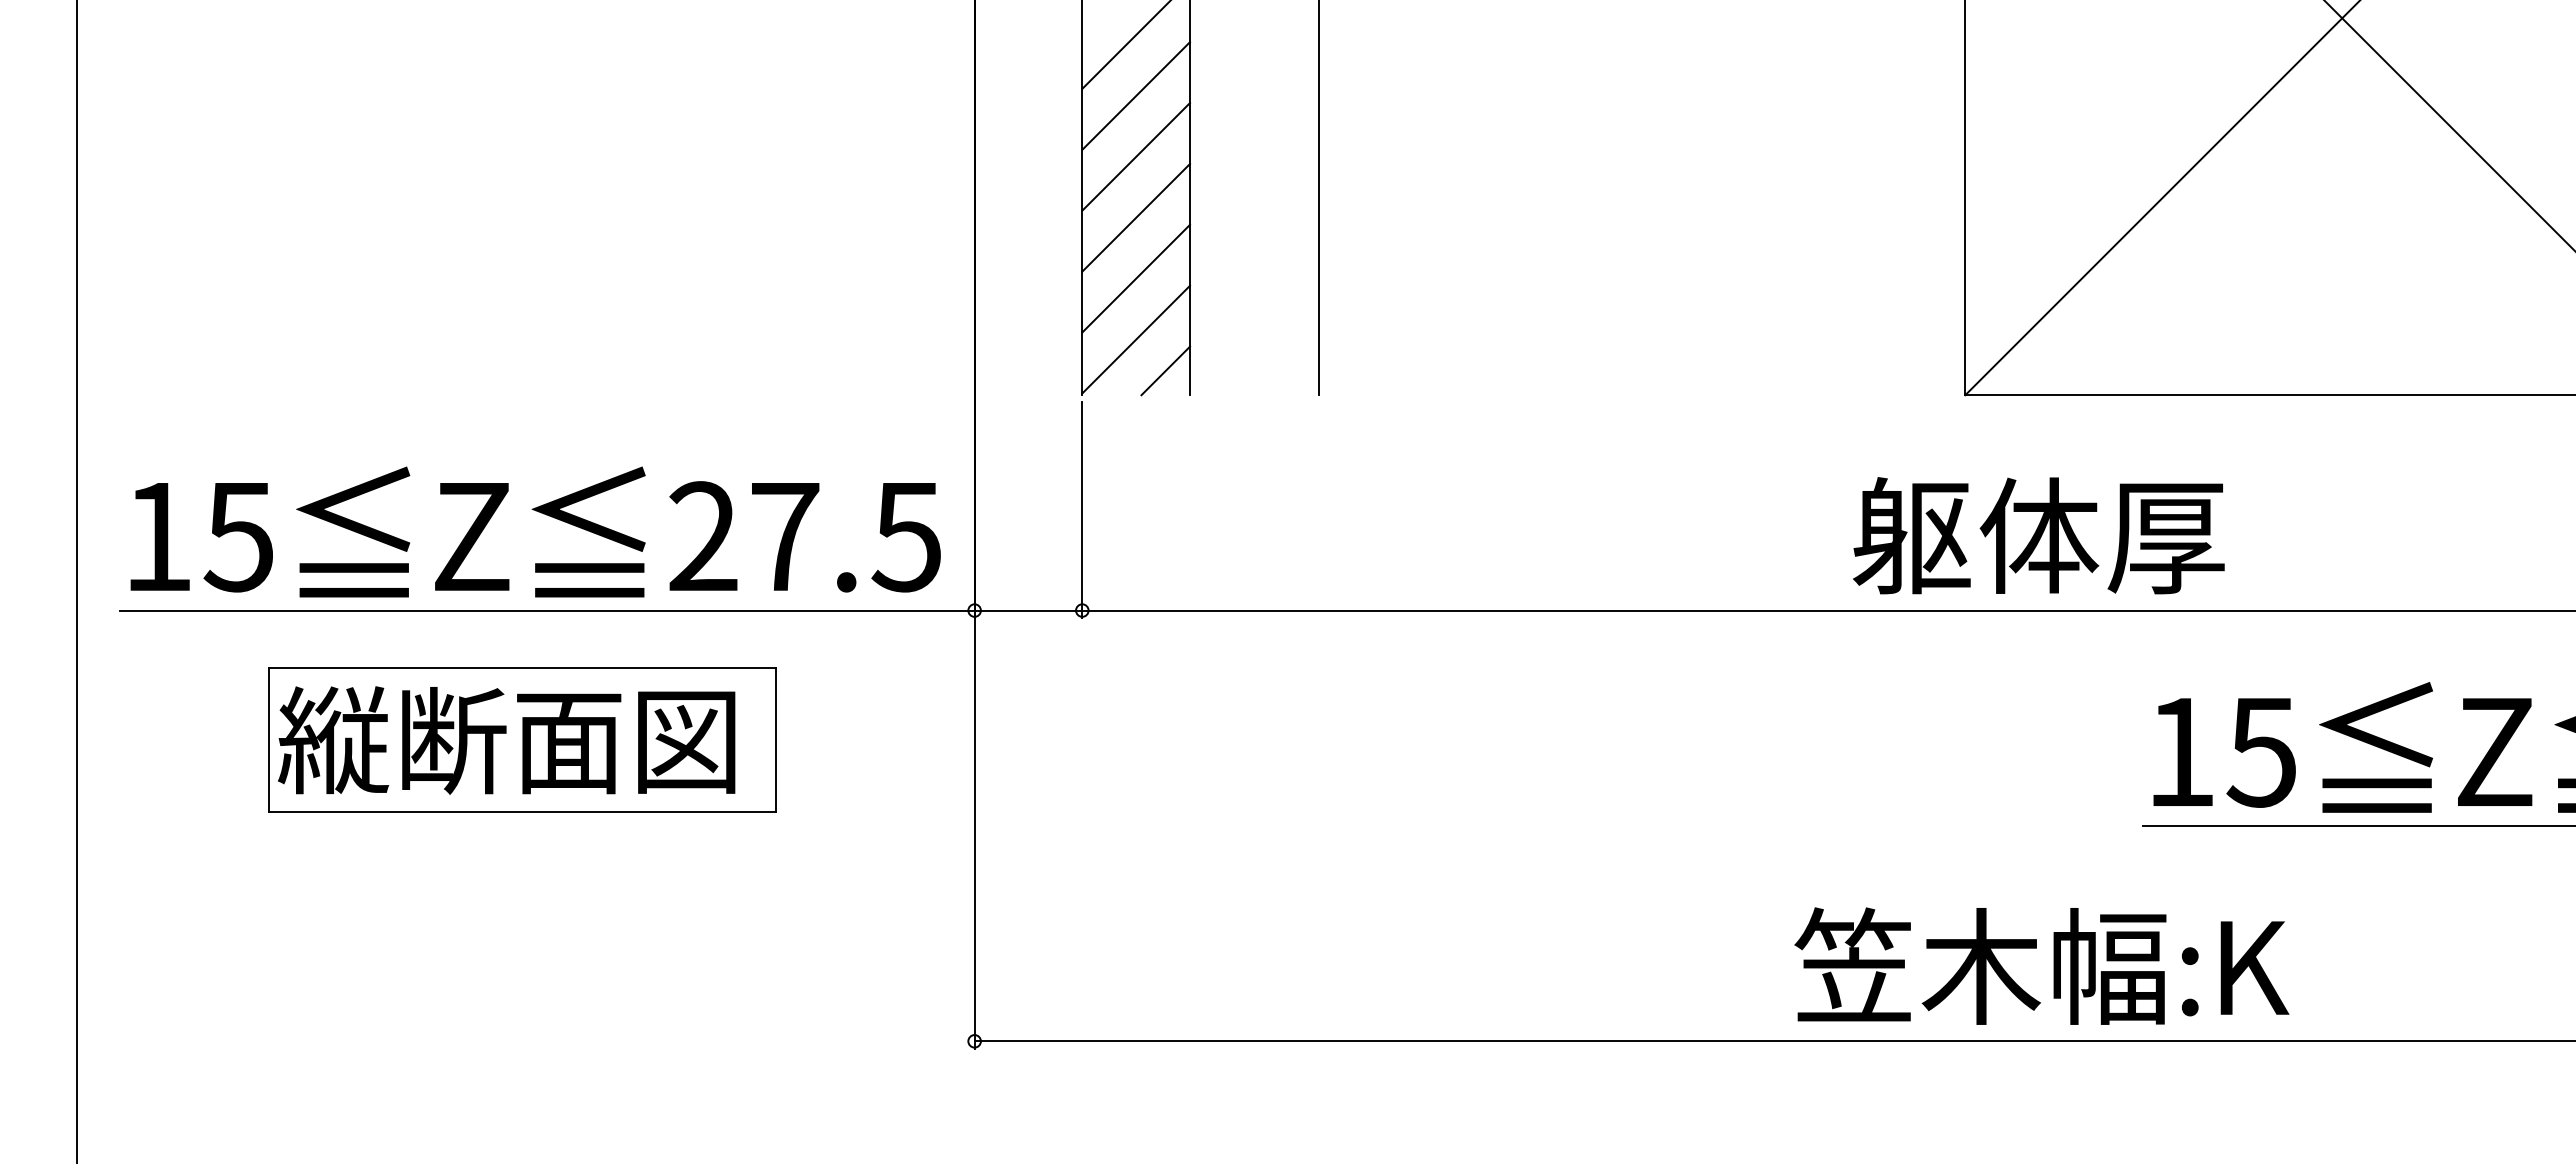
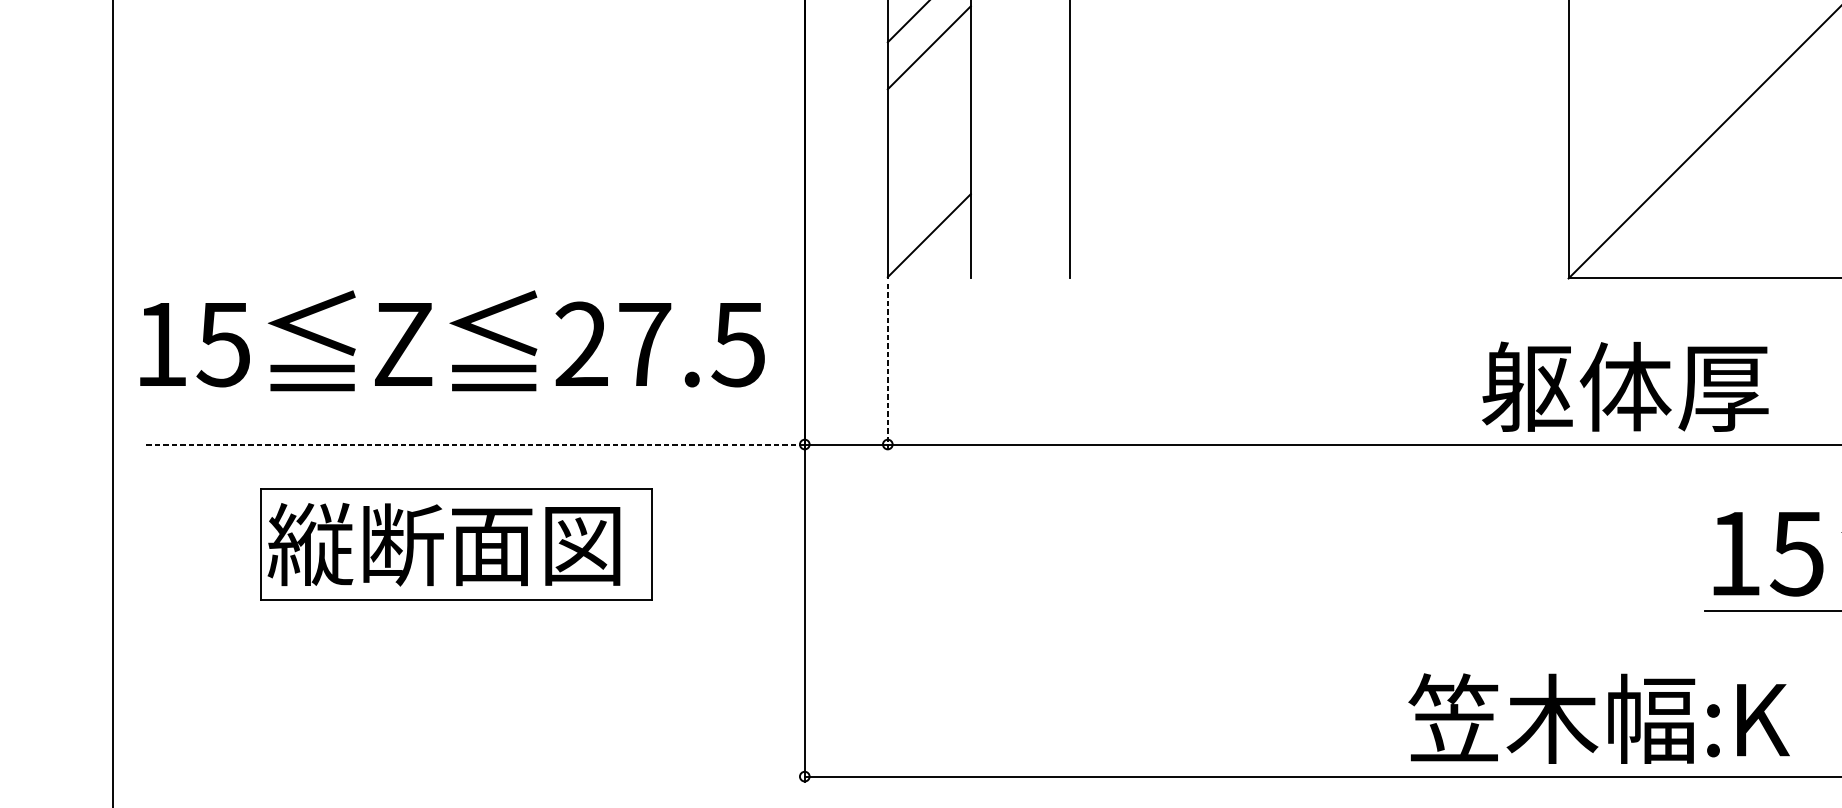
line: (1136, 156) -> (929, 94), removed
line: (1136, 217) -> (929, 141), removed
line: (1136, 278) -> (929, 188), removed
line: (1165, 370) -> (951, 259), removed
line: (1082, 510) -> (887, 367), solid -> dashed
text: (535, 531) -> (452, 340), moved
line: (546, 610) -> (474, 444), solid -> dashed
text: (2041, 965) -> (1598, 718), moved

